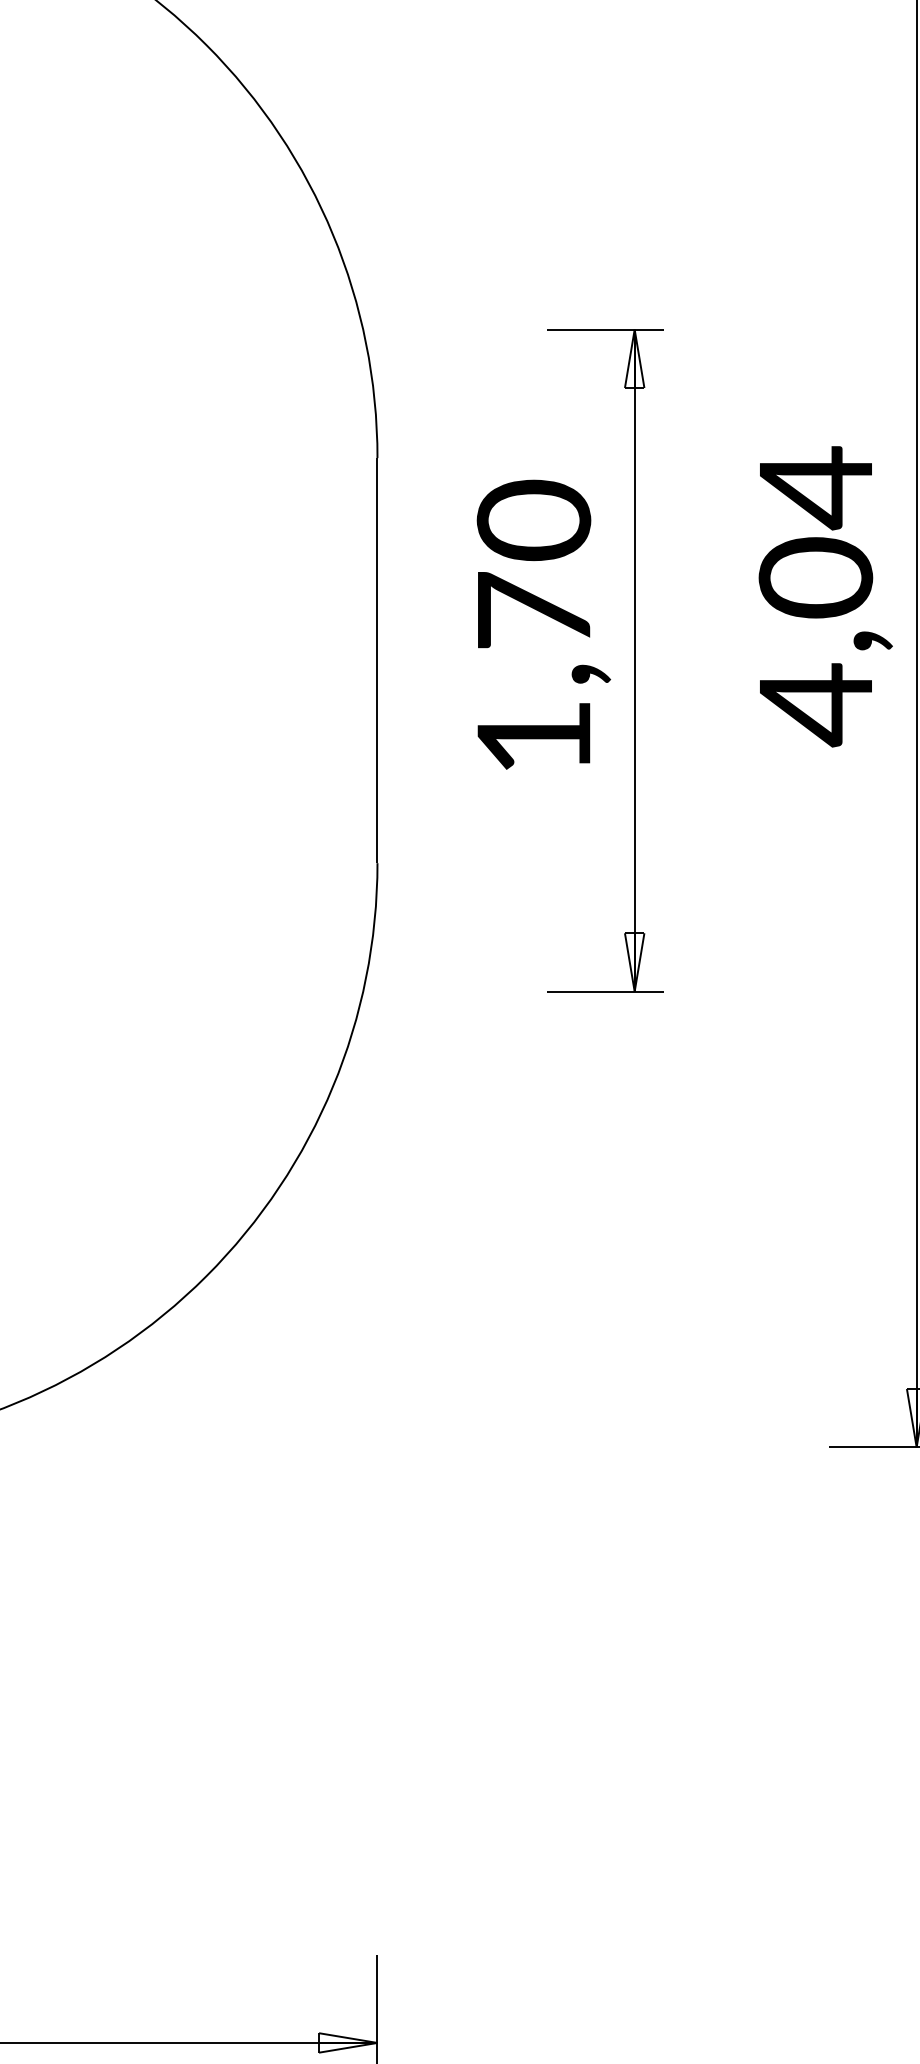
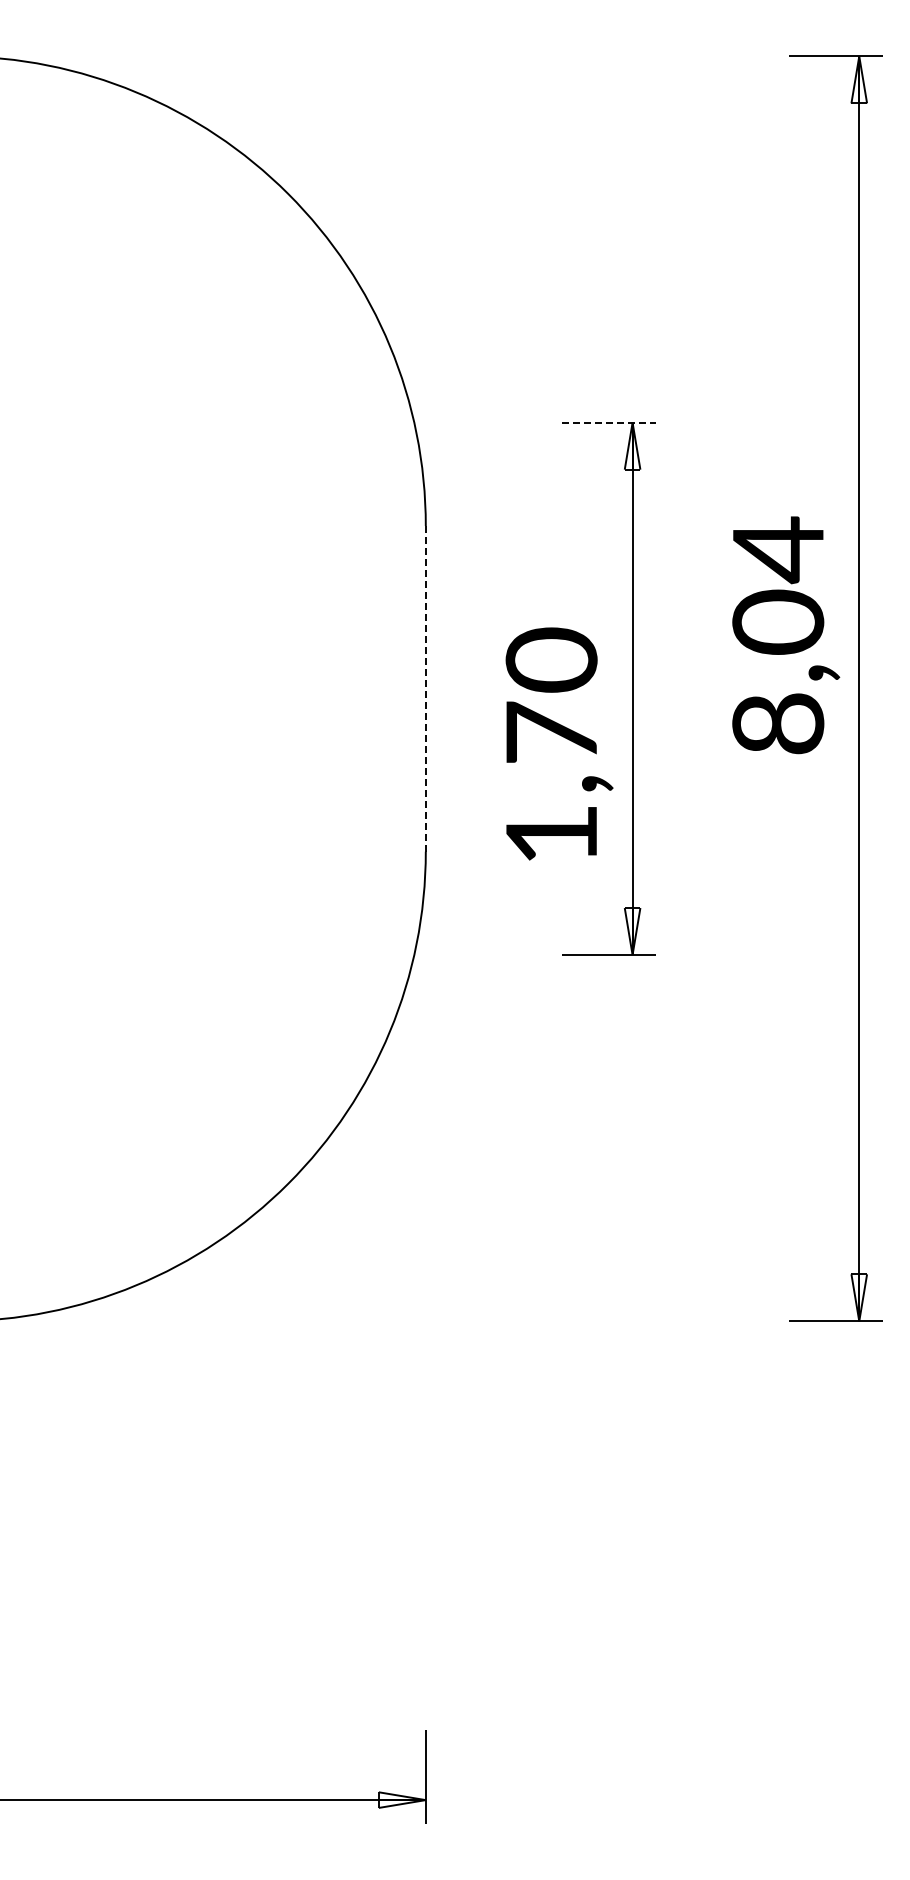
line: (605, 329) -> (609, 422), solid -> dashed
text: (543, 624) -> (559, 743), moved
line: (377, 660) -> (425, 688), solid -> dashed
text: (816, 704) -> (778, 724), 4,04 -> 8,04

